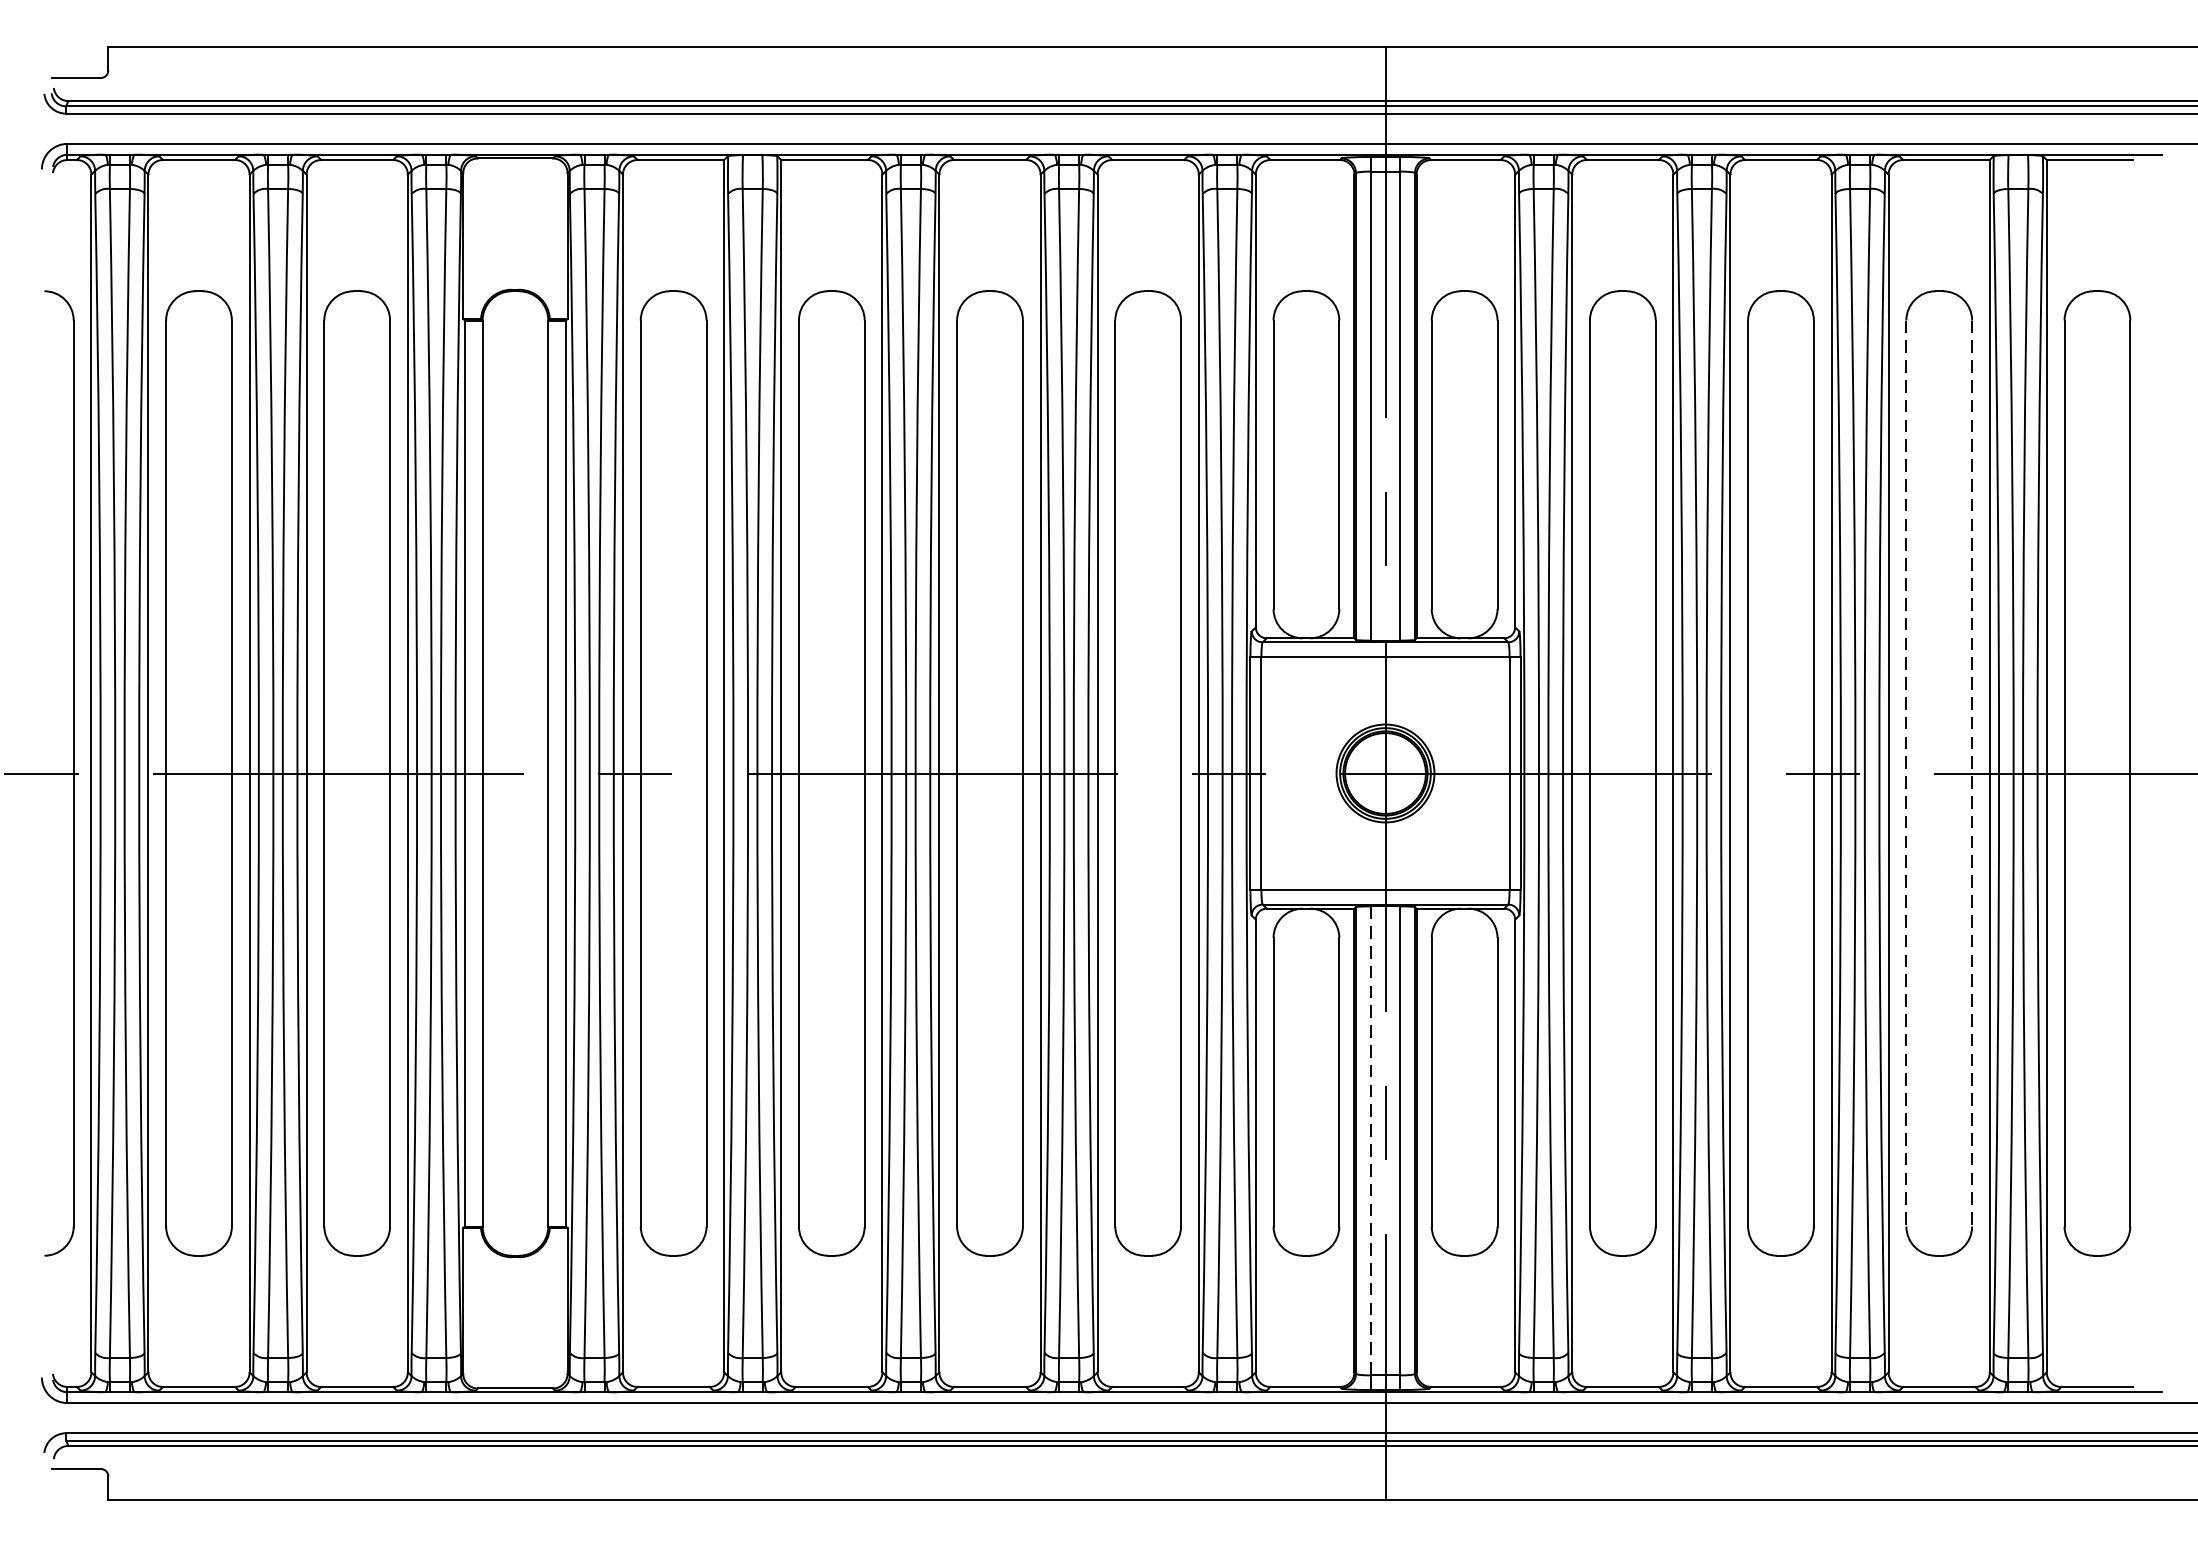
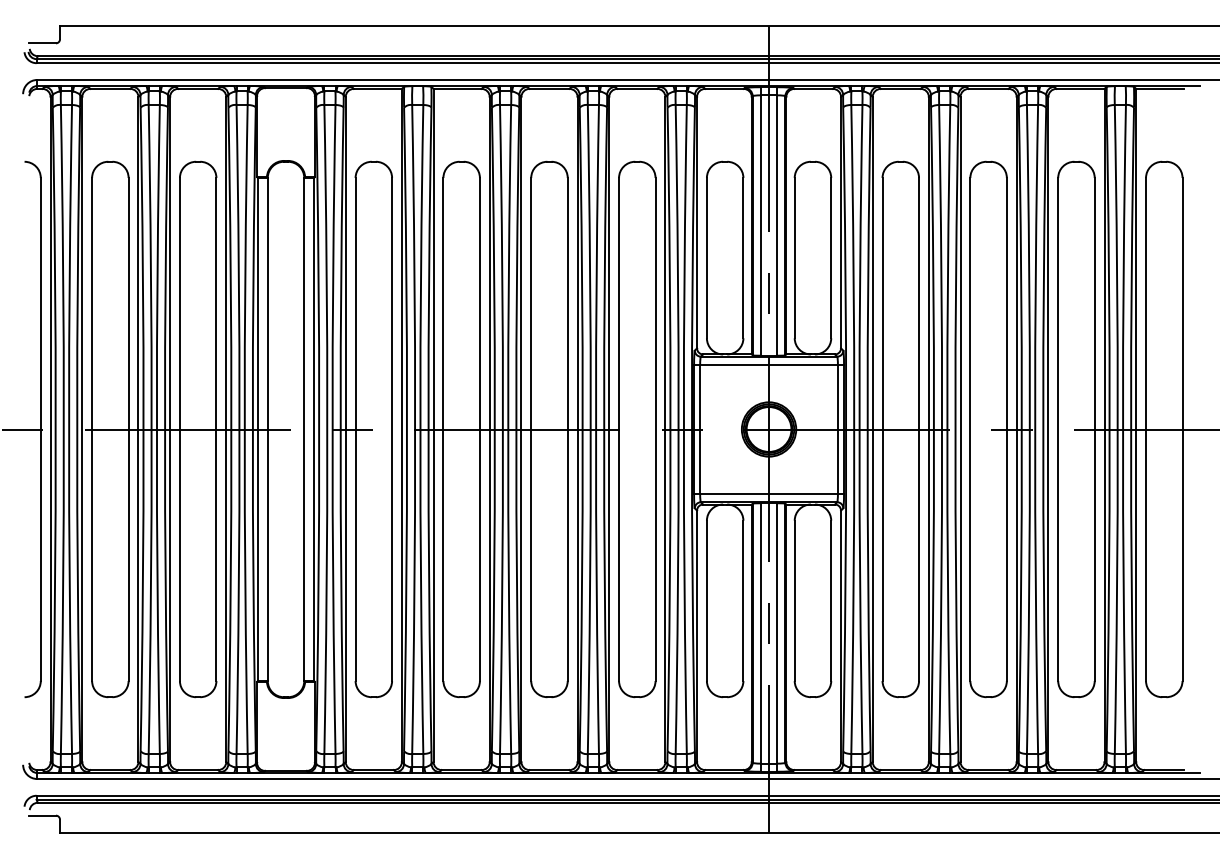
line: (1906, 775) -> (1058, 430), dashed -> solid
line: (1971, 775) -> (1094, 430), dashed -> solid
line: (1370, 1140) -> (760, 633), dashed -> solid

